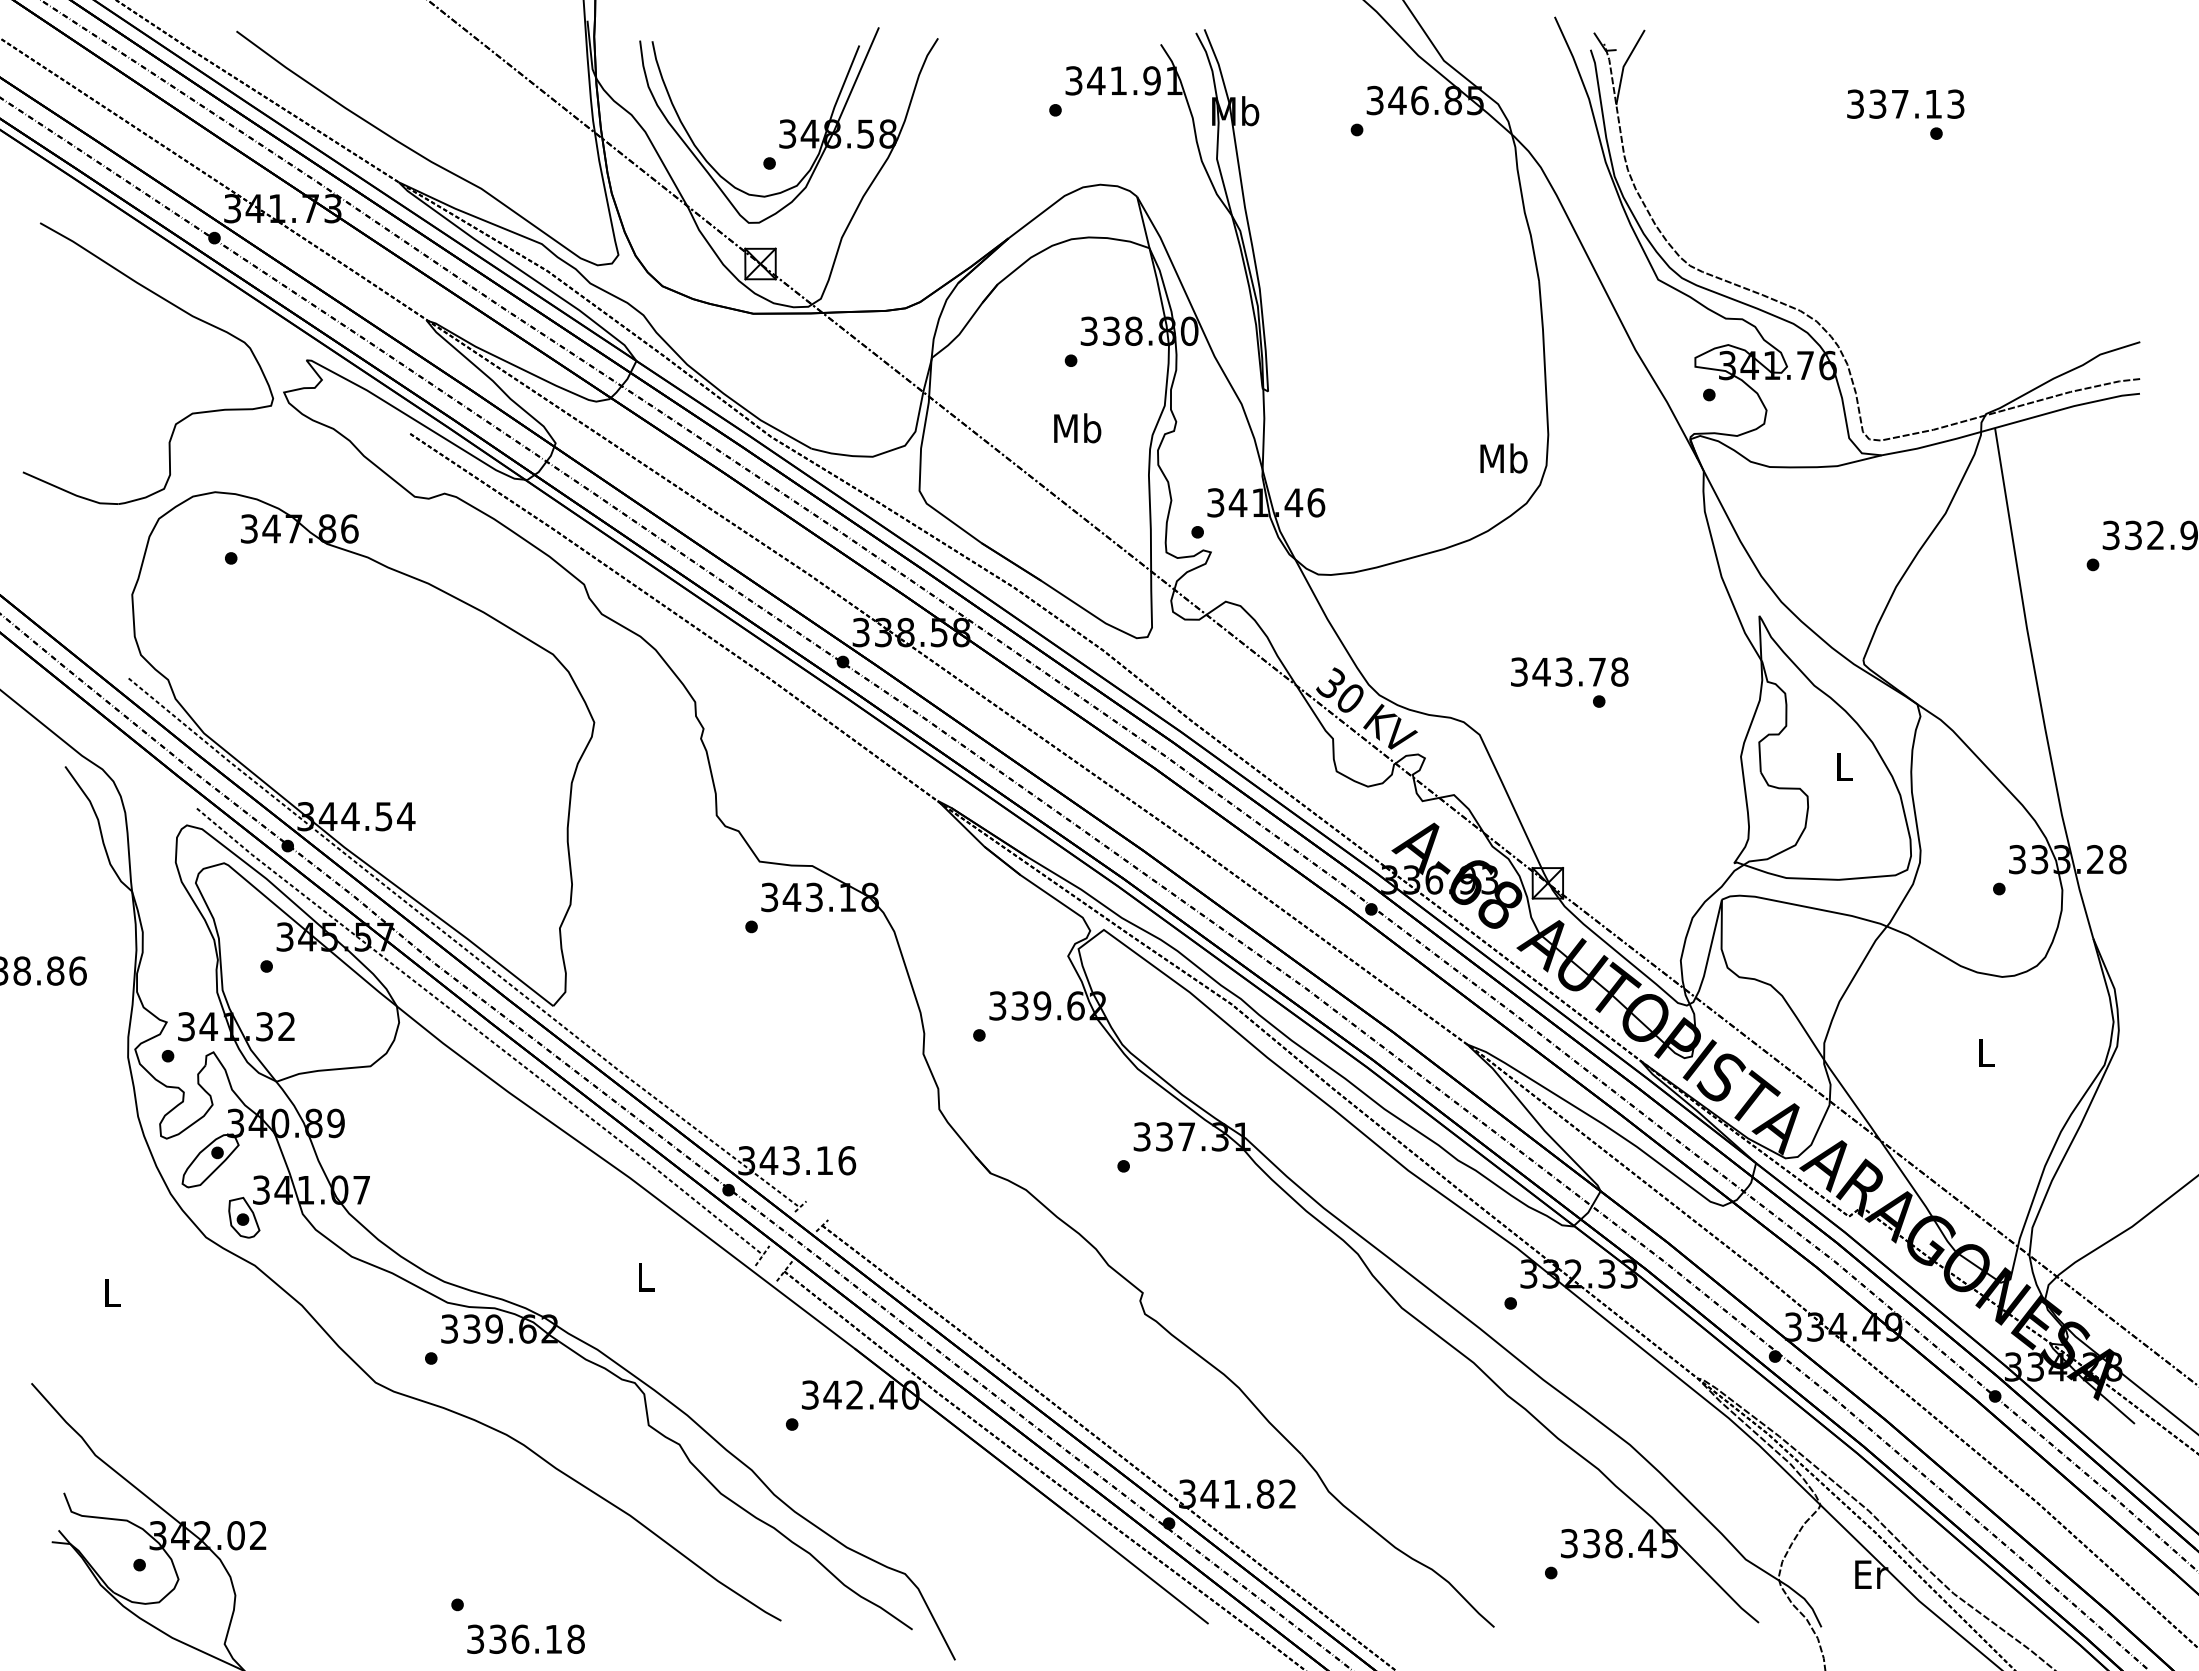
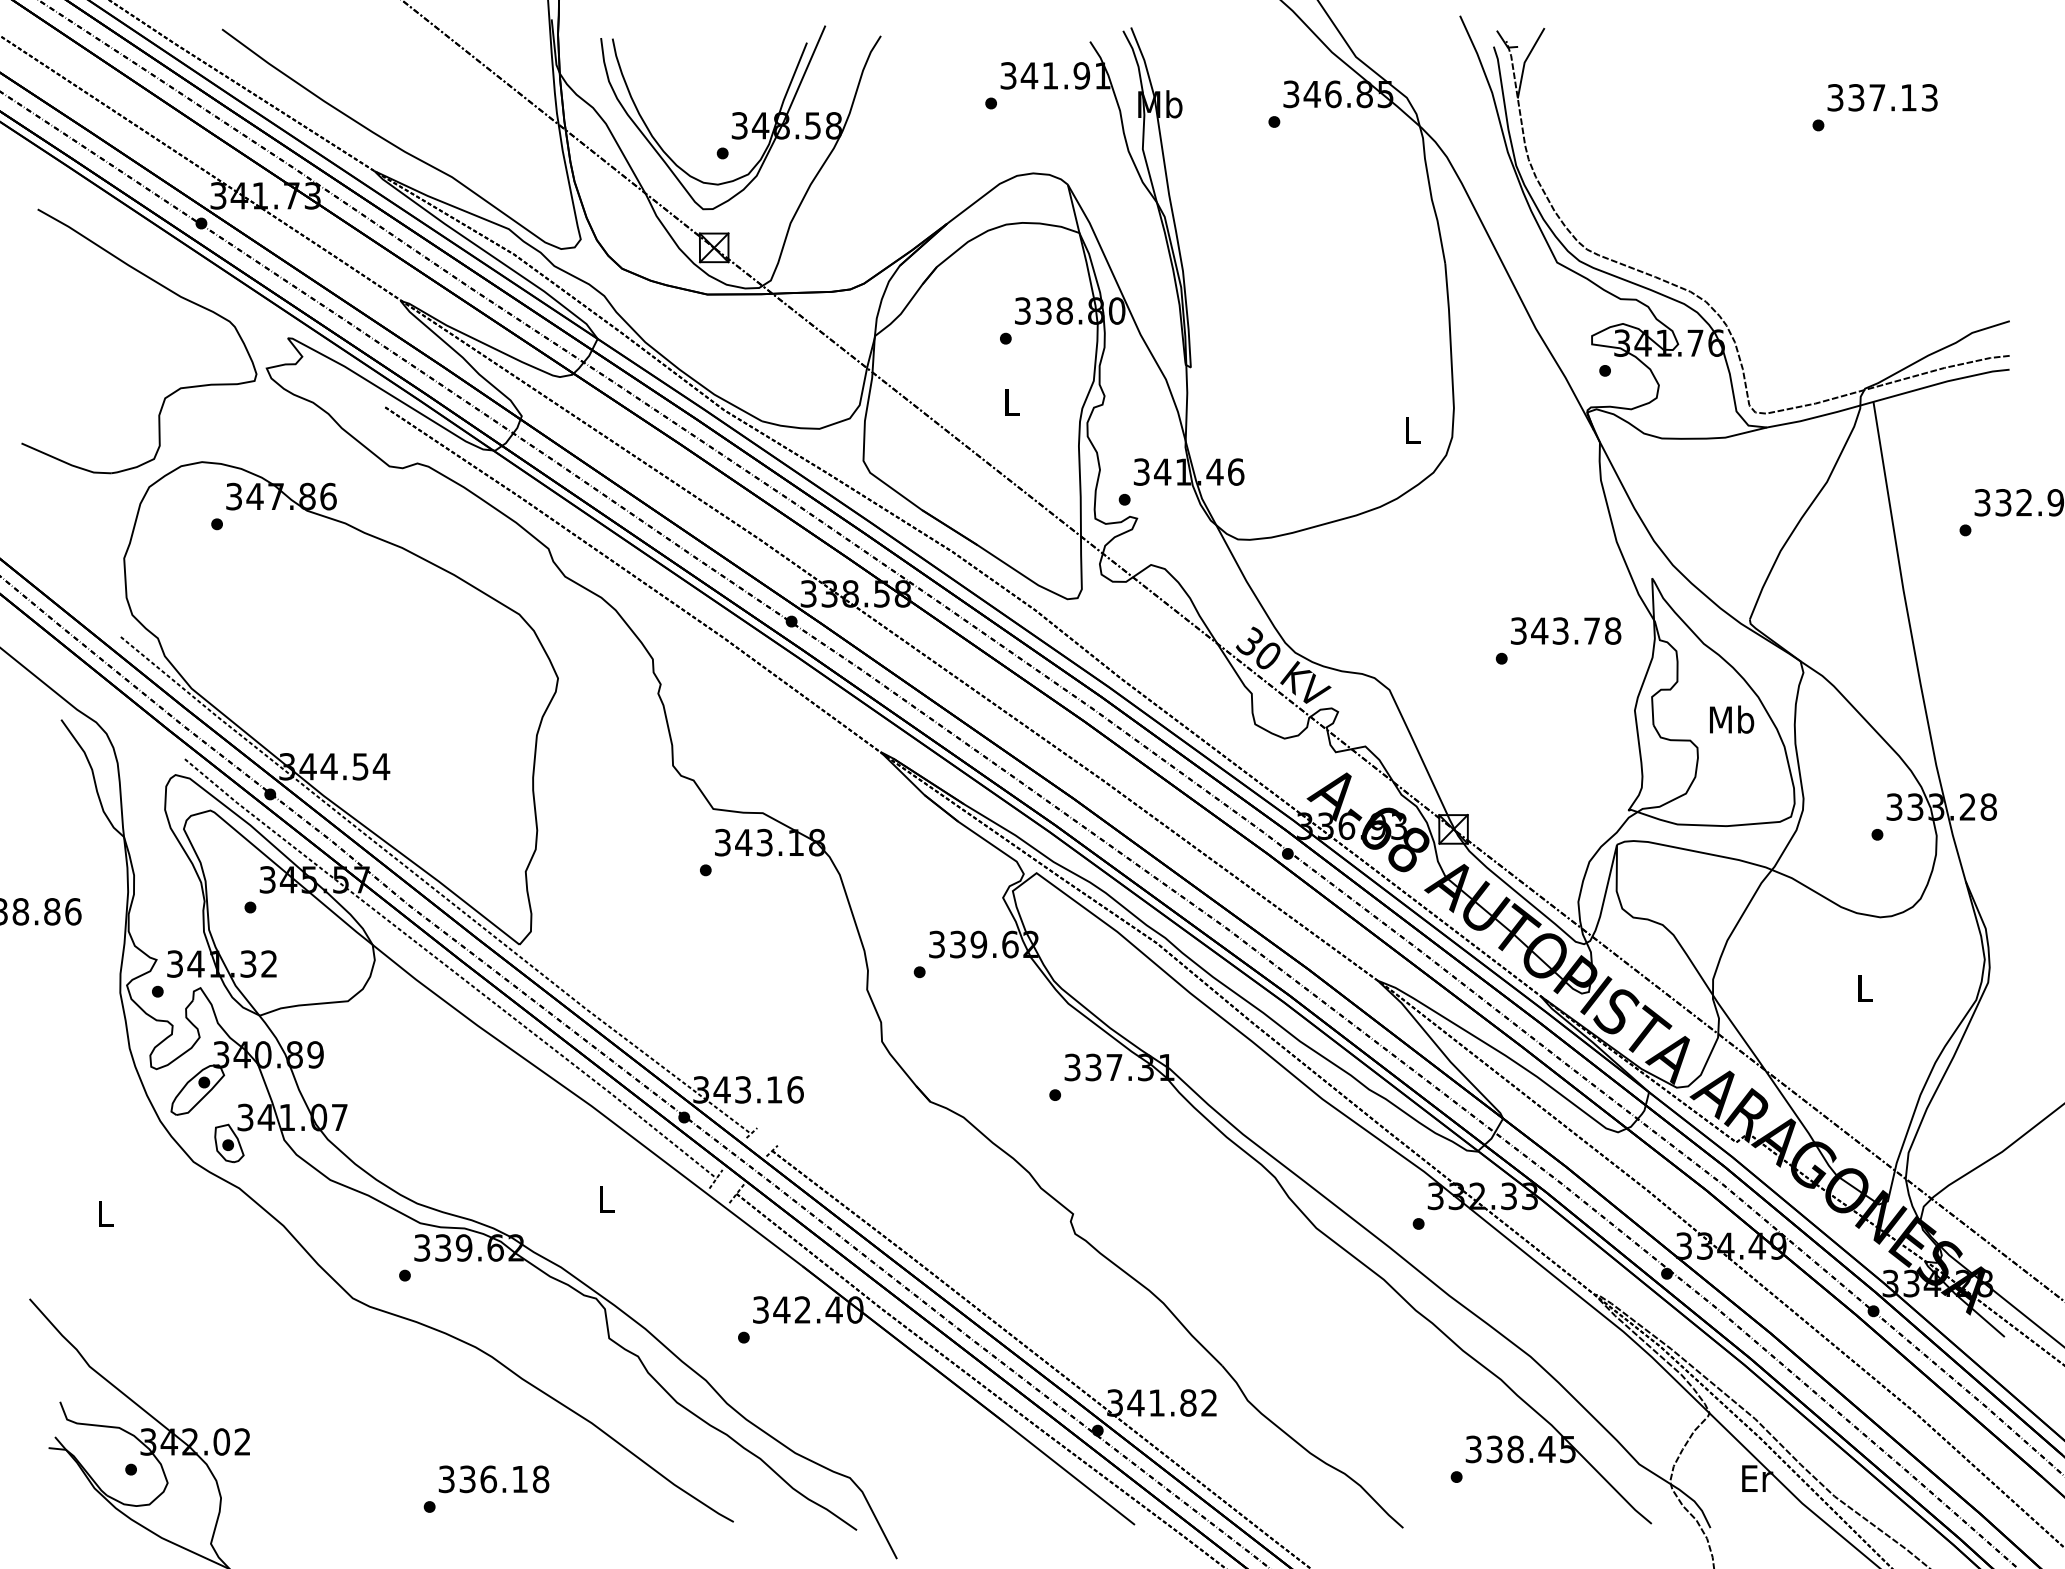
text: (1905, 103) -> (1882, 97), moved
text: (1078, 428) -> (1012, 402), Mb -> L
text: (1504, 458) -> (1412, 430), Mb -> L
text: (1570, 671) -> (1566, 630), moved
text: (1844, 766) -> (1732, 719), L -> Mb
text: (525, 1639) -> (493, 1479), moved

